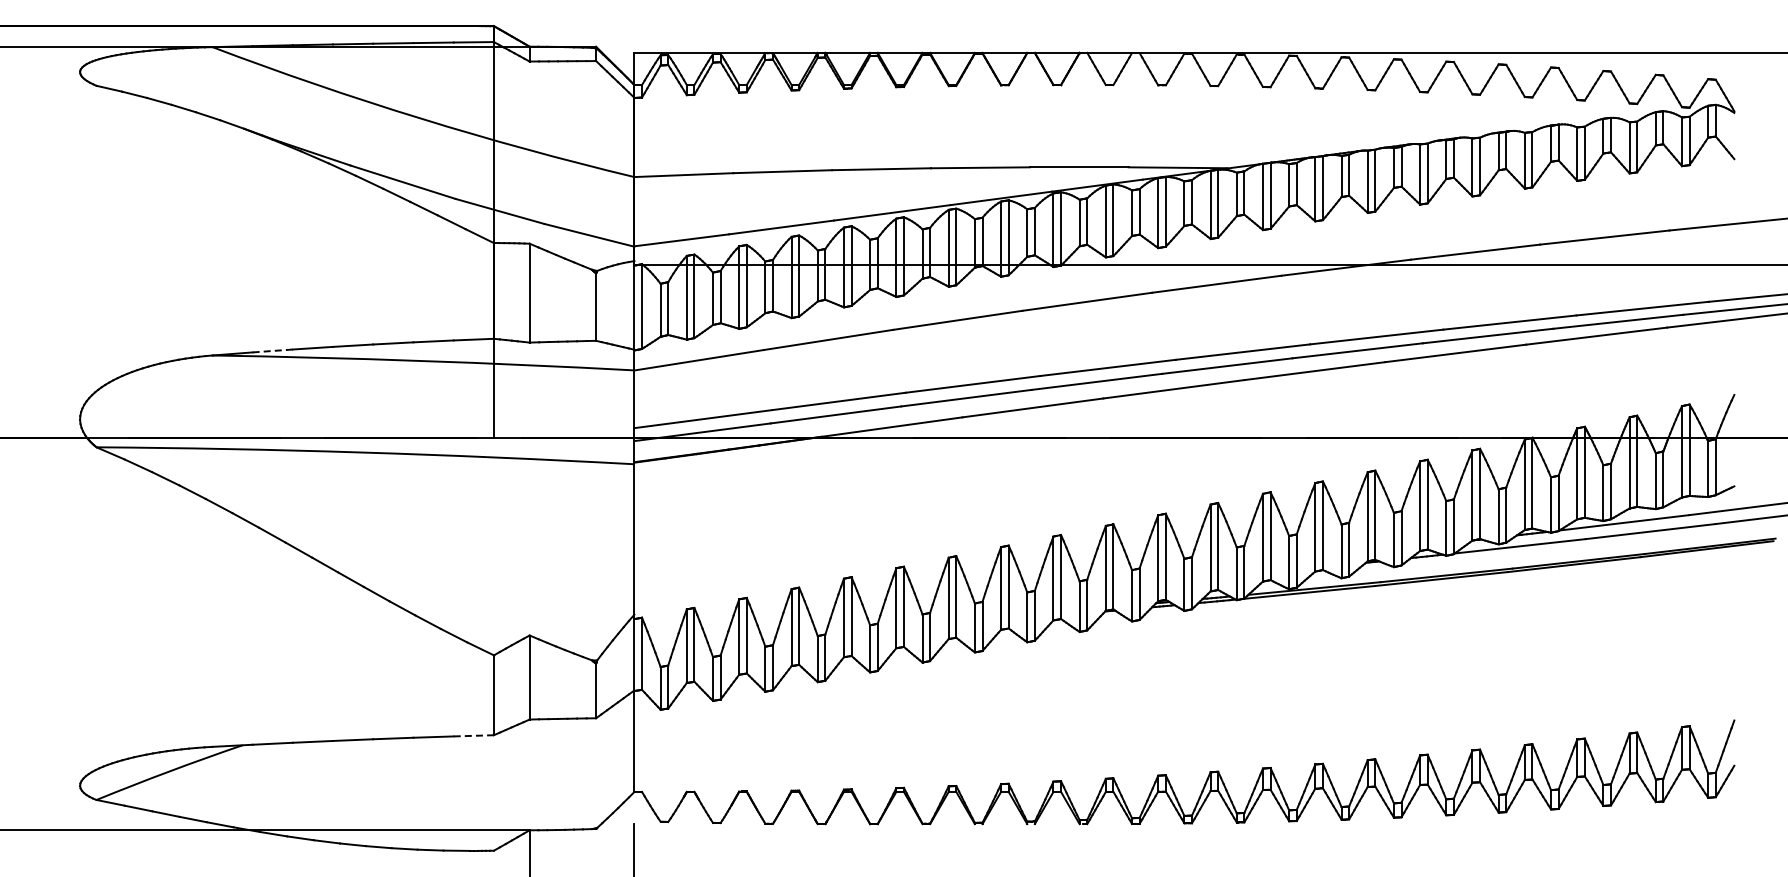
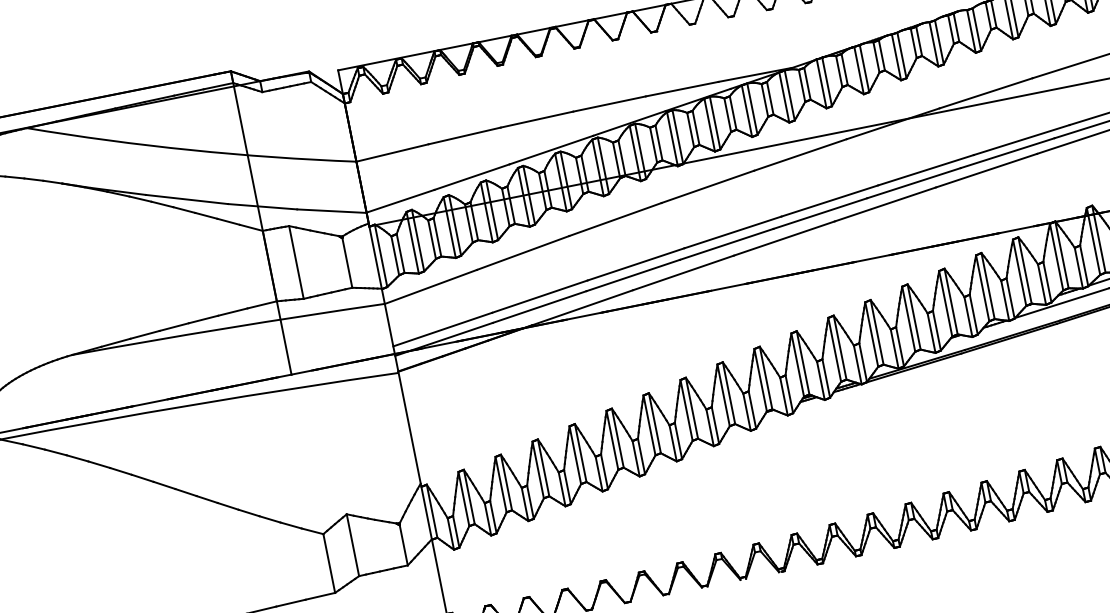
line: (273, 350) -> (116, 342), dashed -> solid
line: (474, 735) -> (320, 595), dashed -> solid

